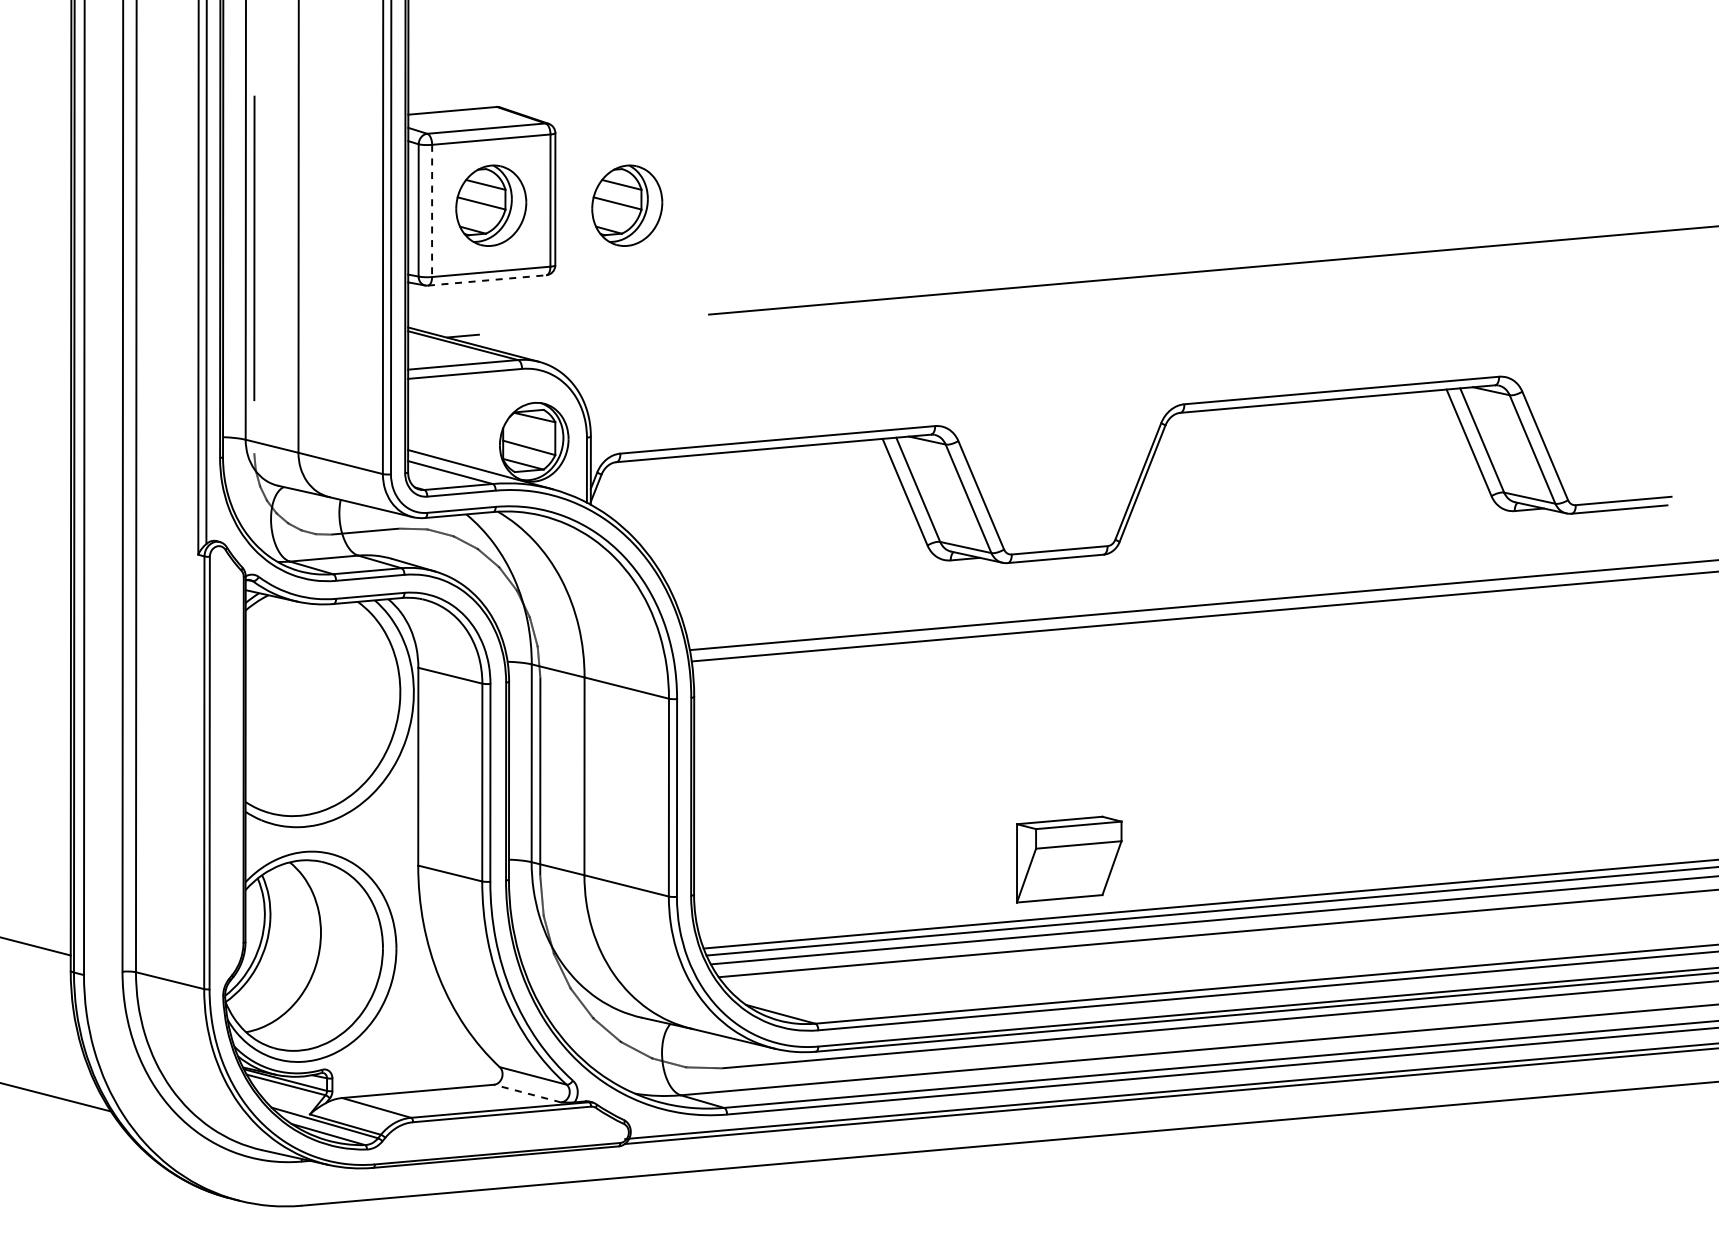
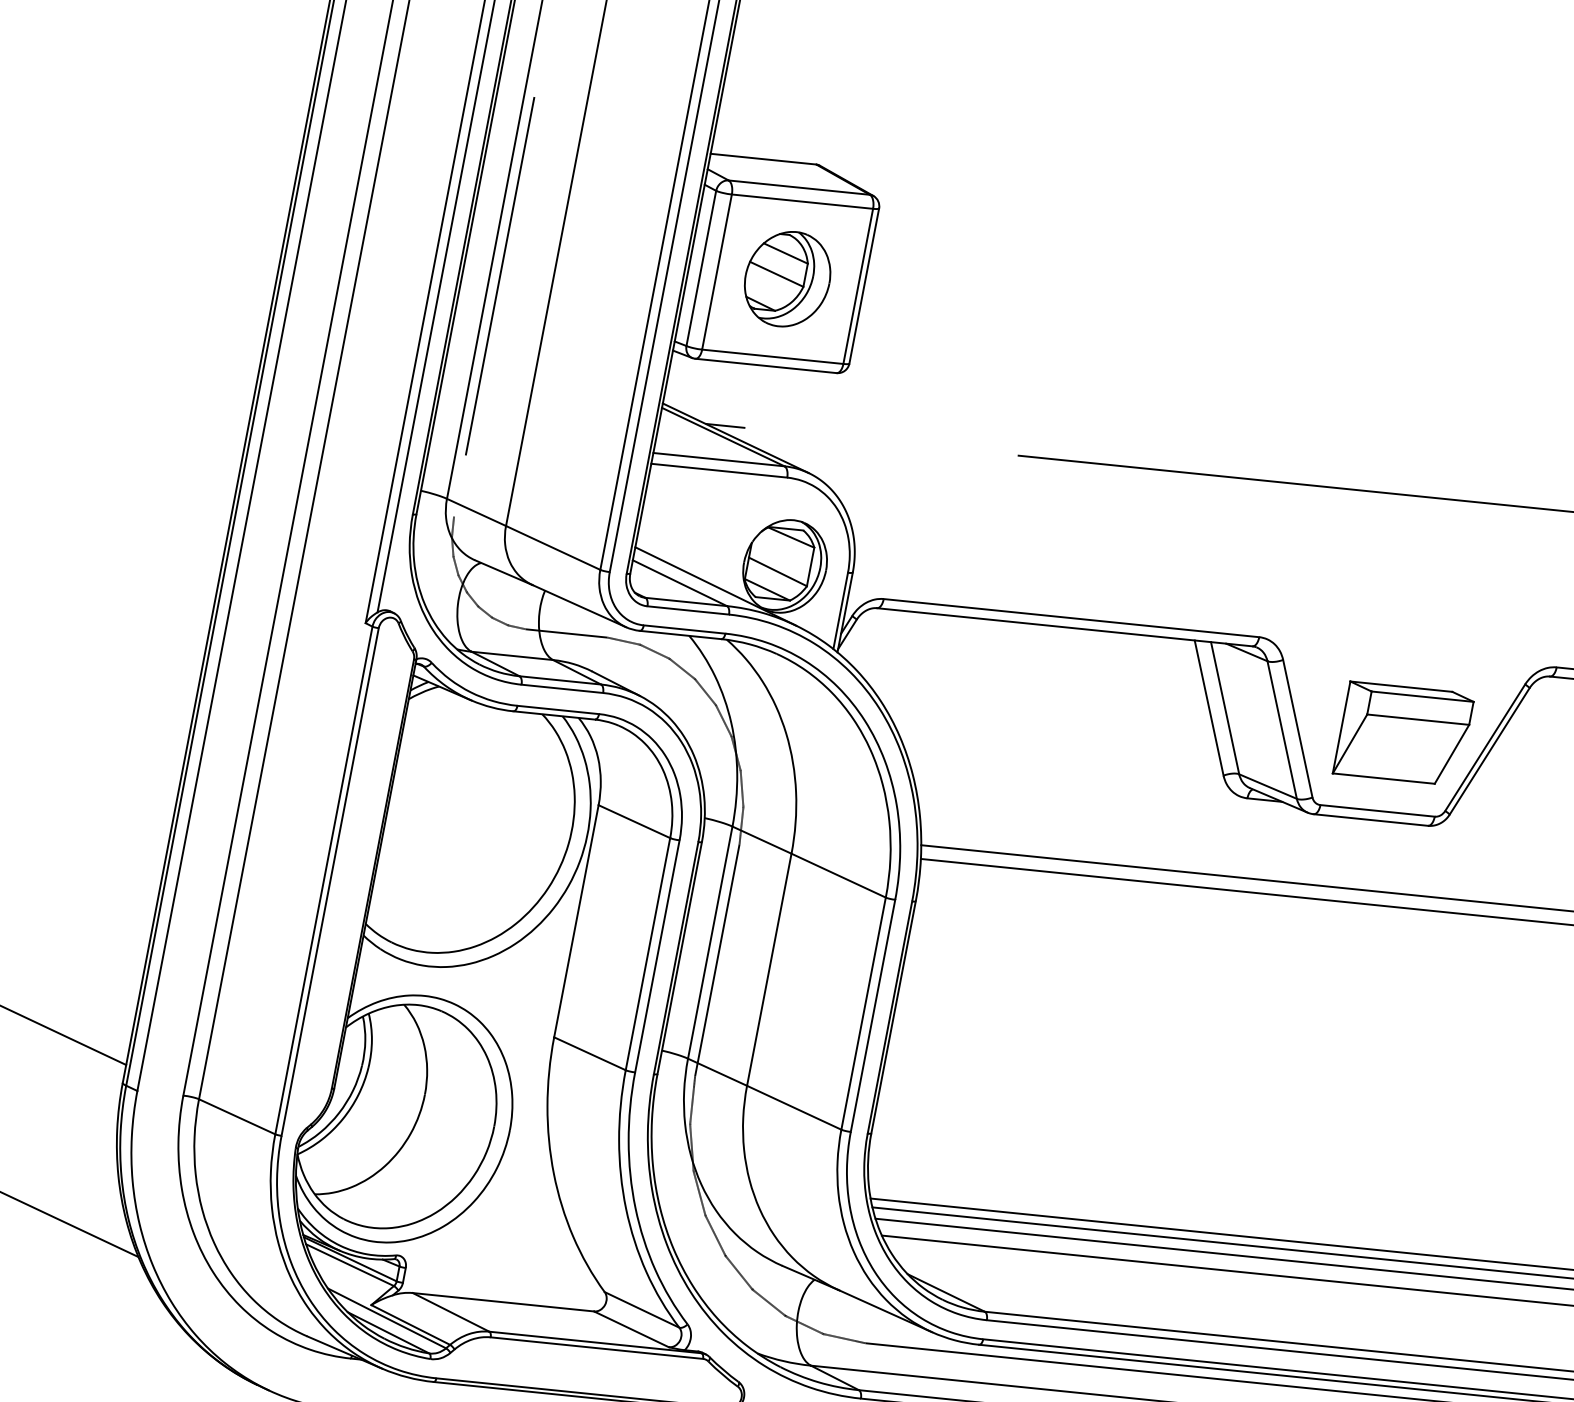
part: (627, 205) -> (947, 309), removed
line: (432, 211) -> (717, 272), dashed -> solid
line: (487, 280) -> (766, 366), dashed -> solid
part: (1069, 859) -> (1404, 734), moved
line: (527, 1093) -> (631, 1329), dashed -> solid

